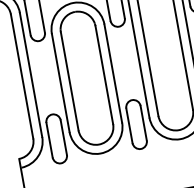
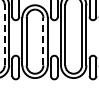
line: (104, 74) -> (43, 41), solid -> dashed
line: (21, 76) -> (4, 35), solid -> dashed

